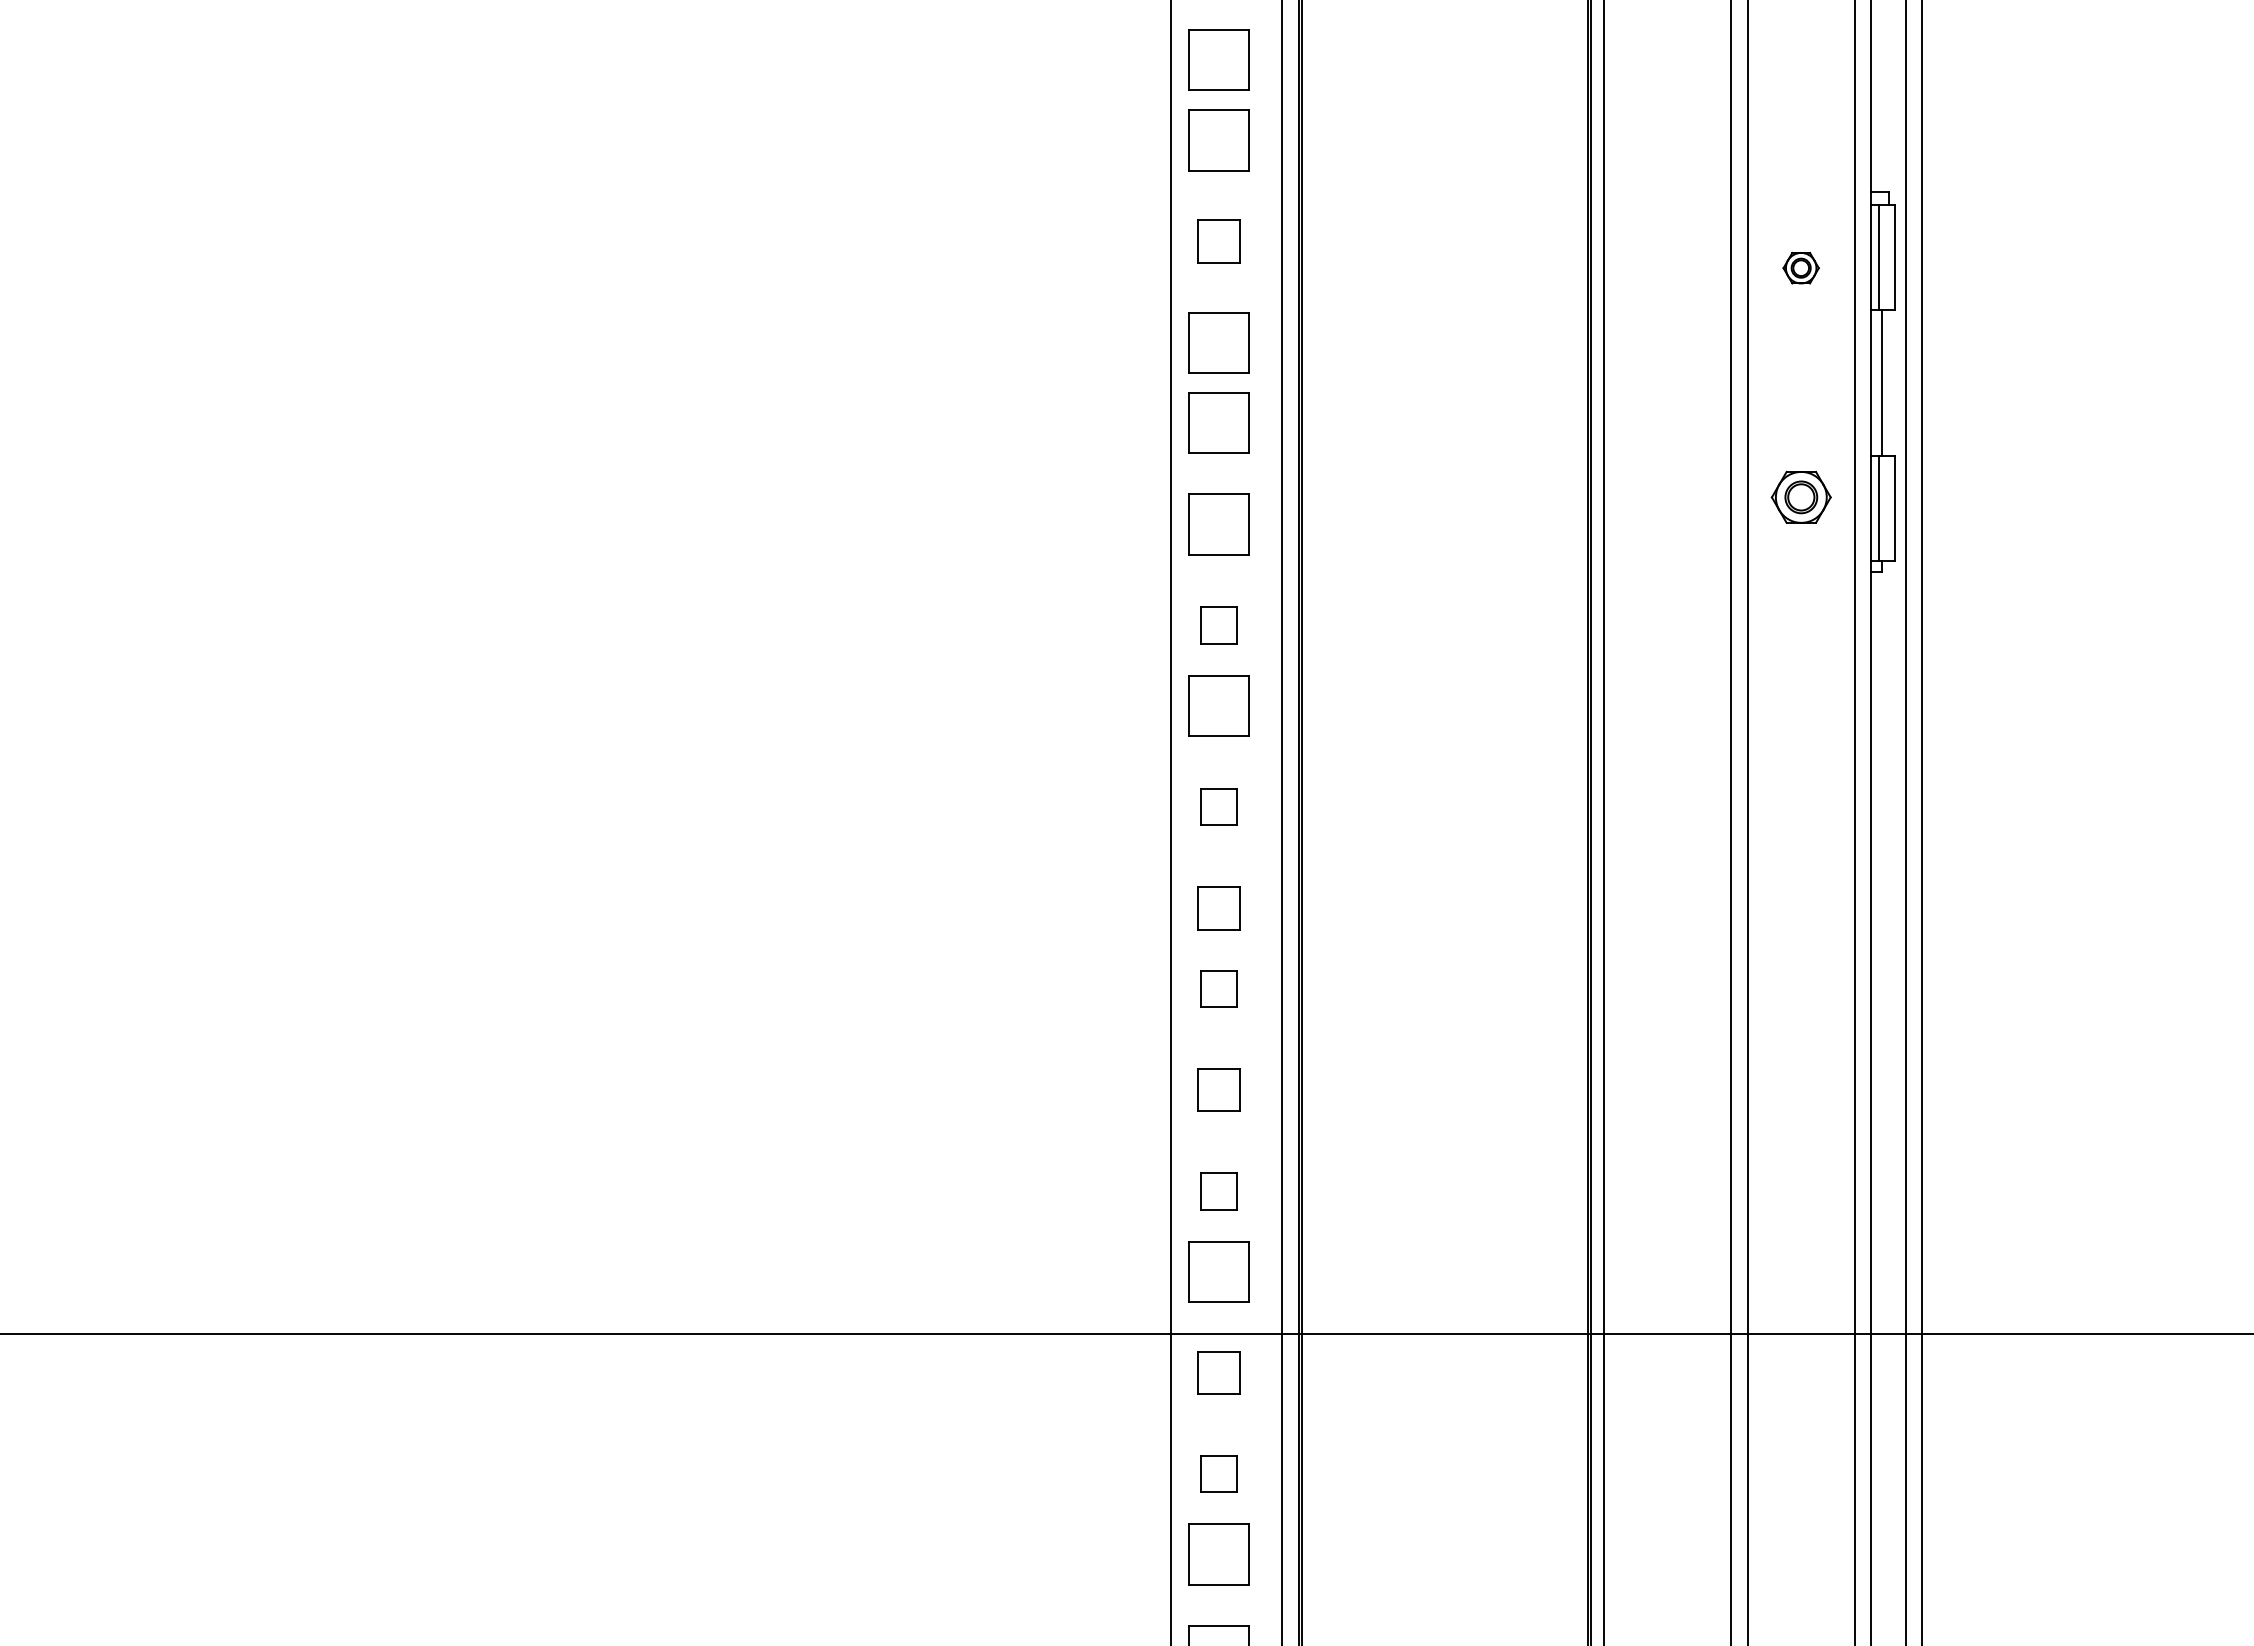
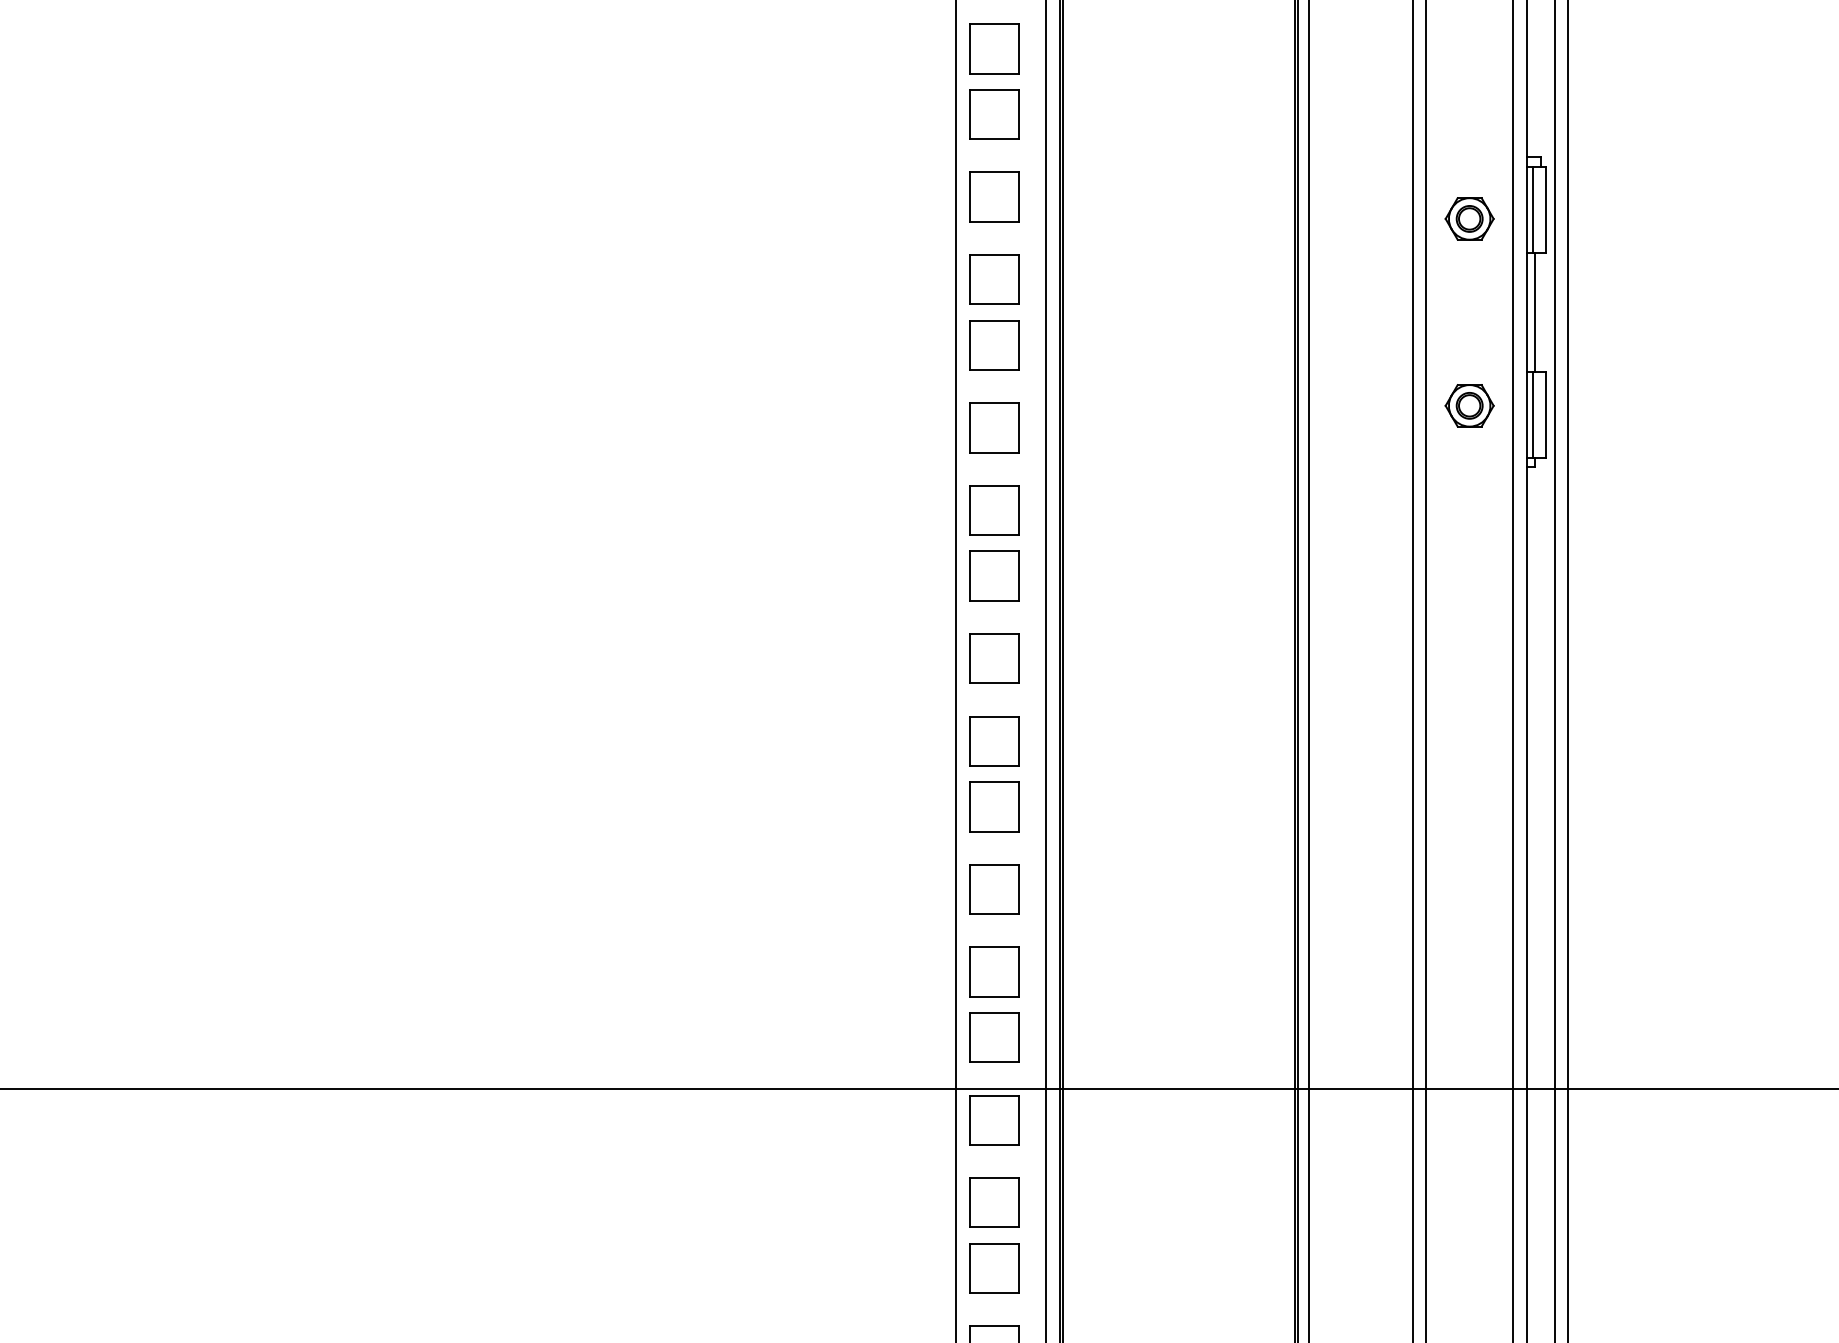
part: (1218, 241) -> (994, 197), size x1.43
part: (1800, 267) -> (1469, 218), size x1.67
part: (1218, 625) -> (994, 510), size x1.67
part: (1218, 807) -> (994, 658), size x1.67
part: (1218, 908) -> (994, 741), size x1.43
part: (1218, 988) -> (994, 806), size x1.67
part: (1218, 1089) -> (994, 888), size x1.43
part: (1218, 1191) -> (994, 972), size x1.67
part: (1218, 1372) -> (994, 1119), size x1.43
part: (1218, 1473) -> (994, 1202), size x1.67

